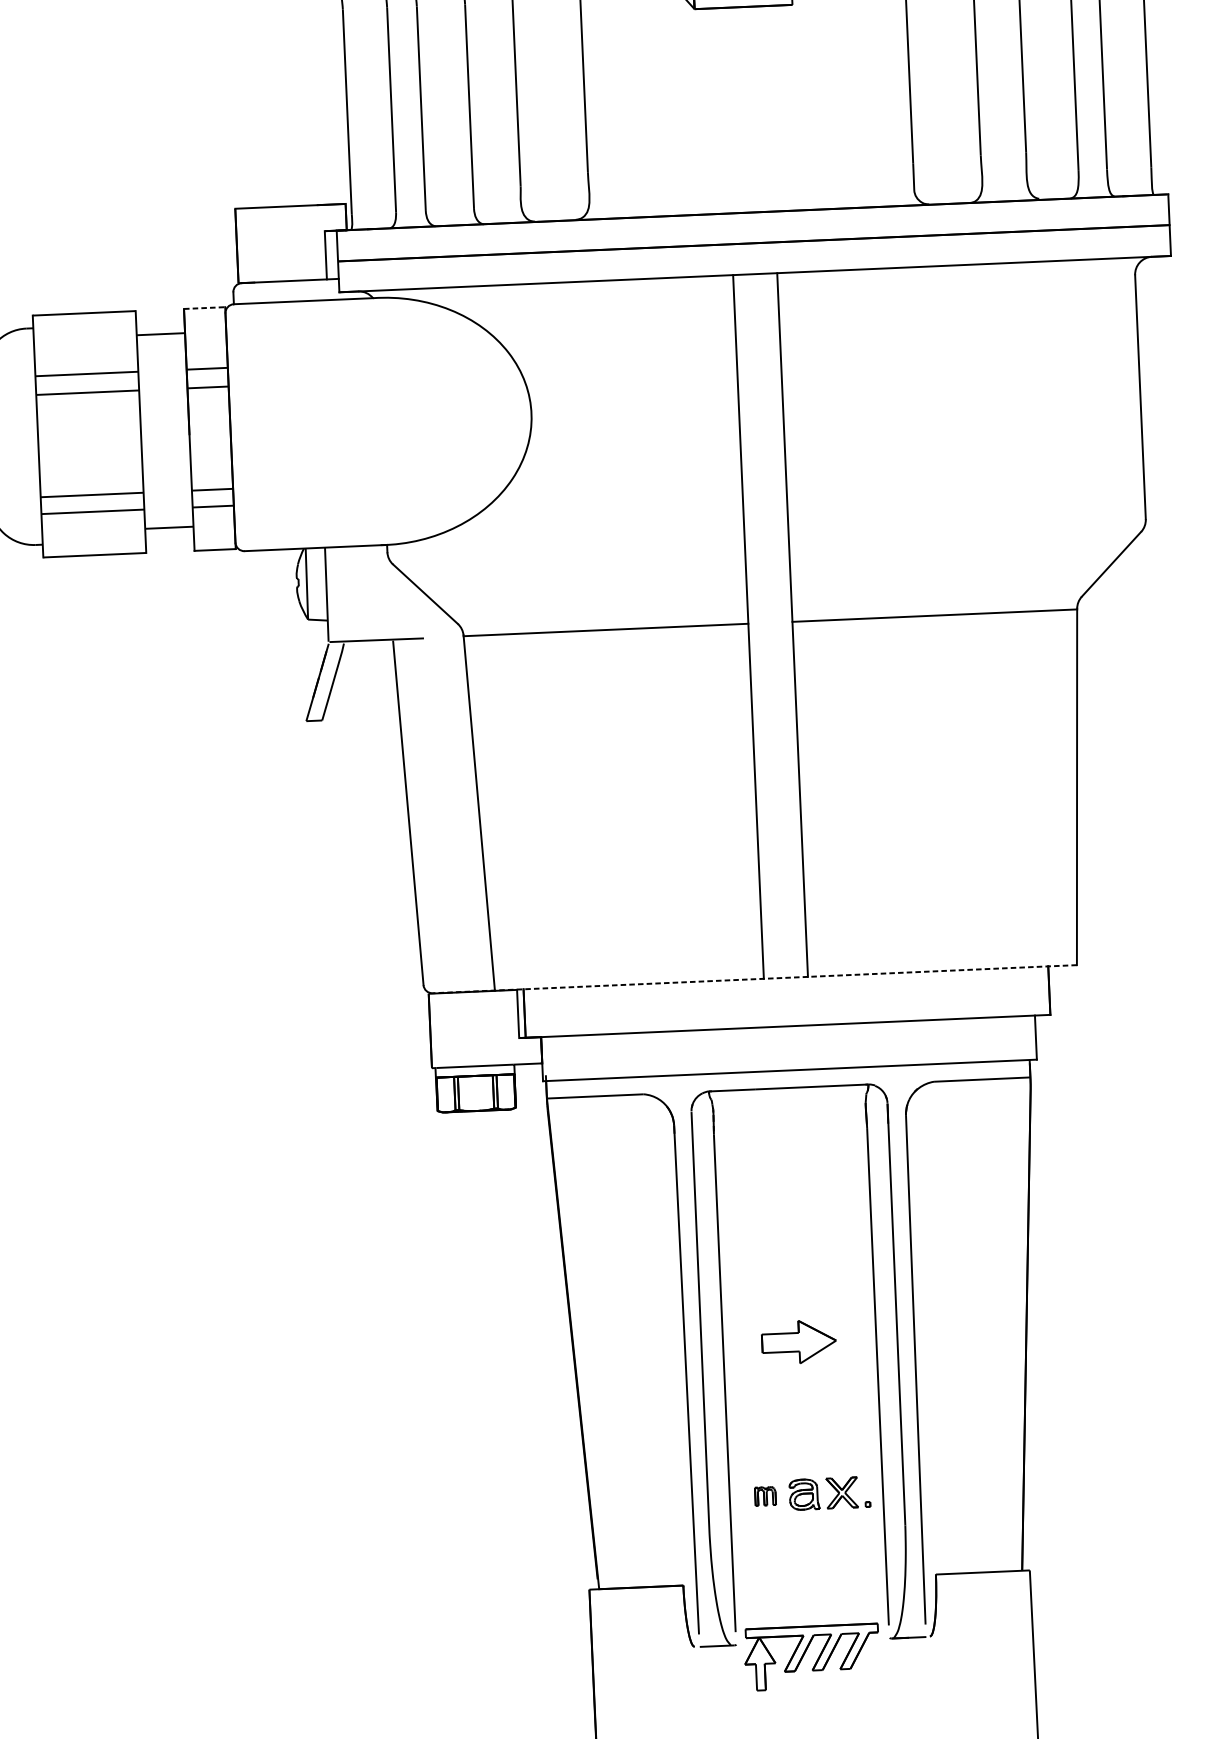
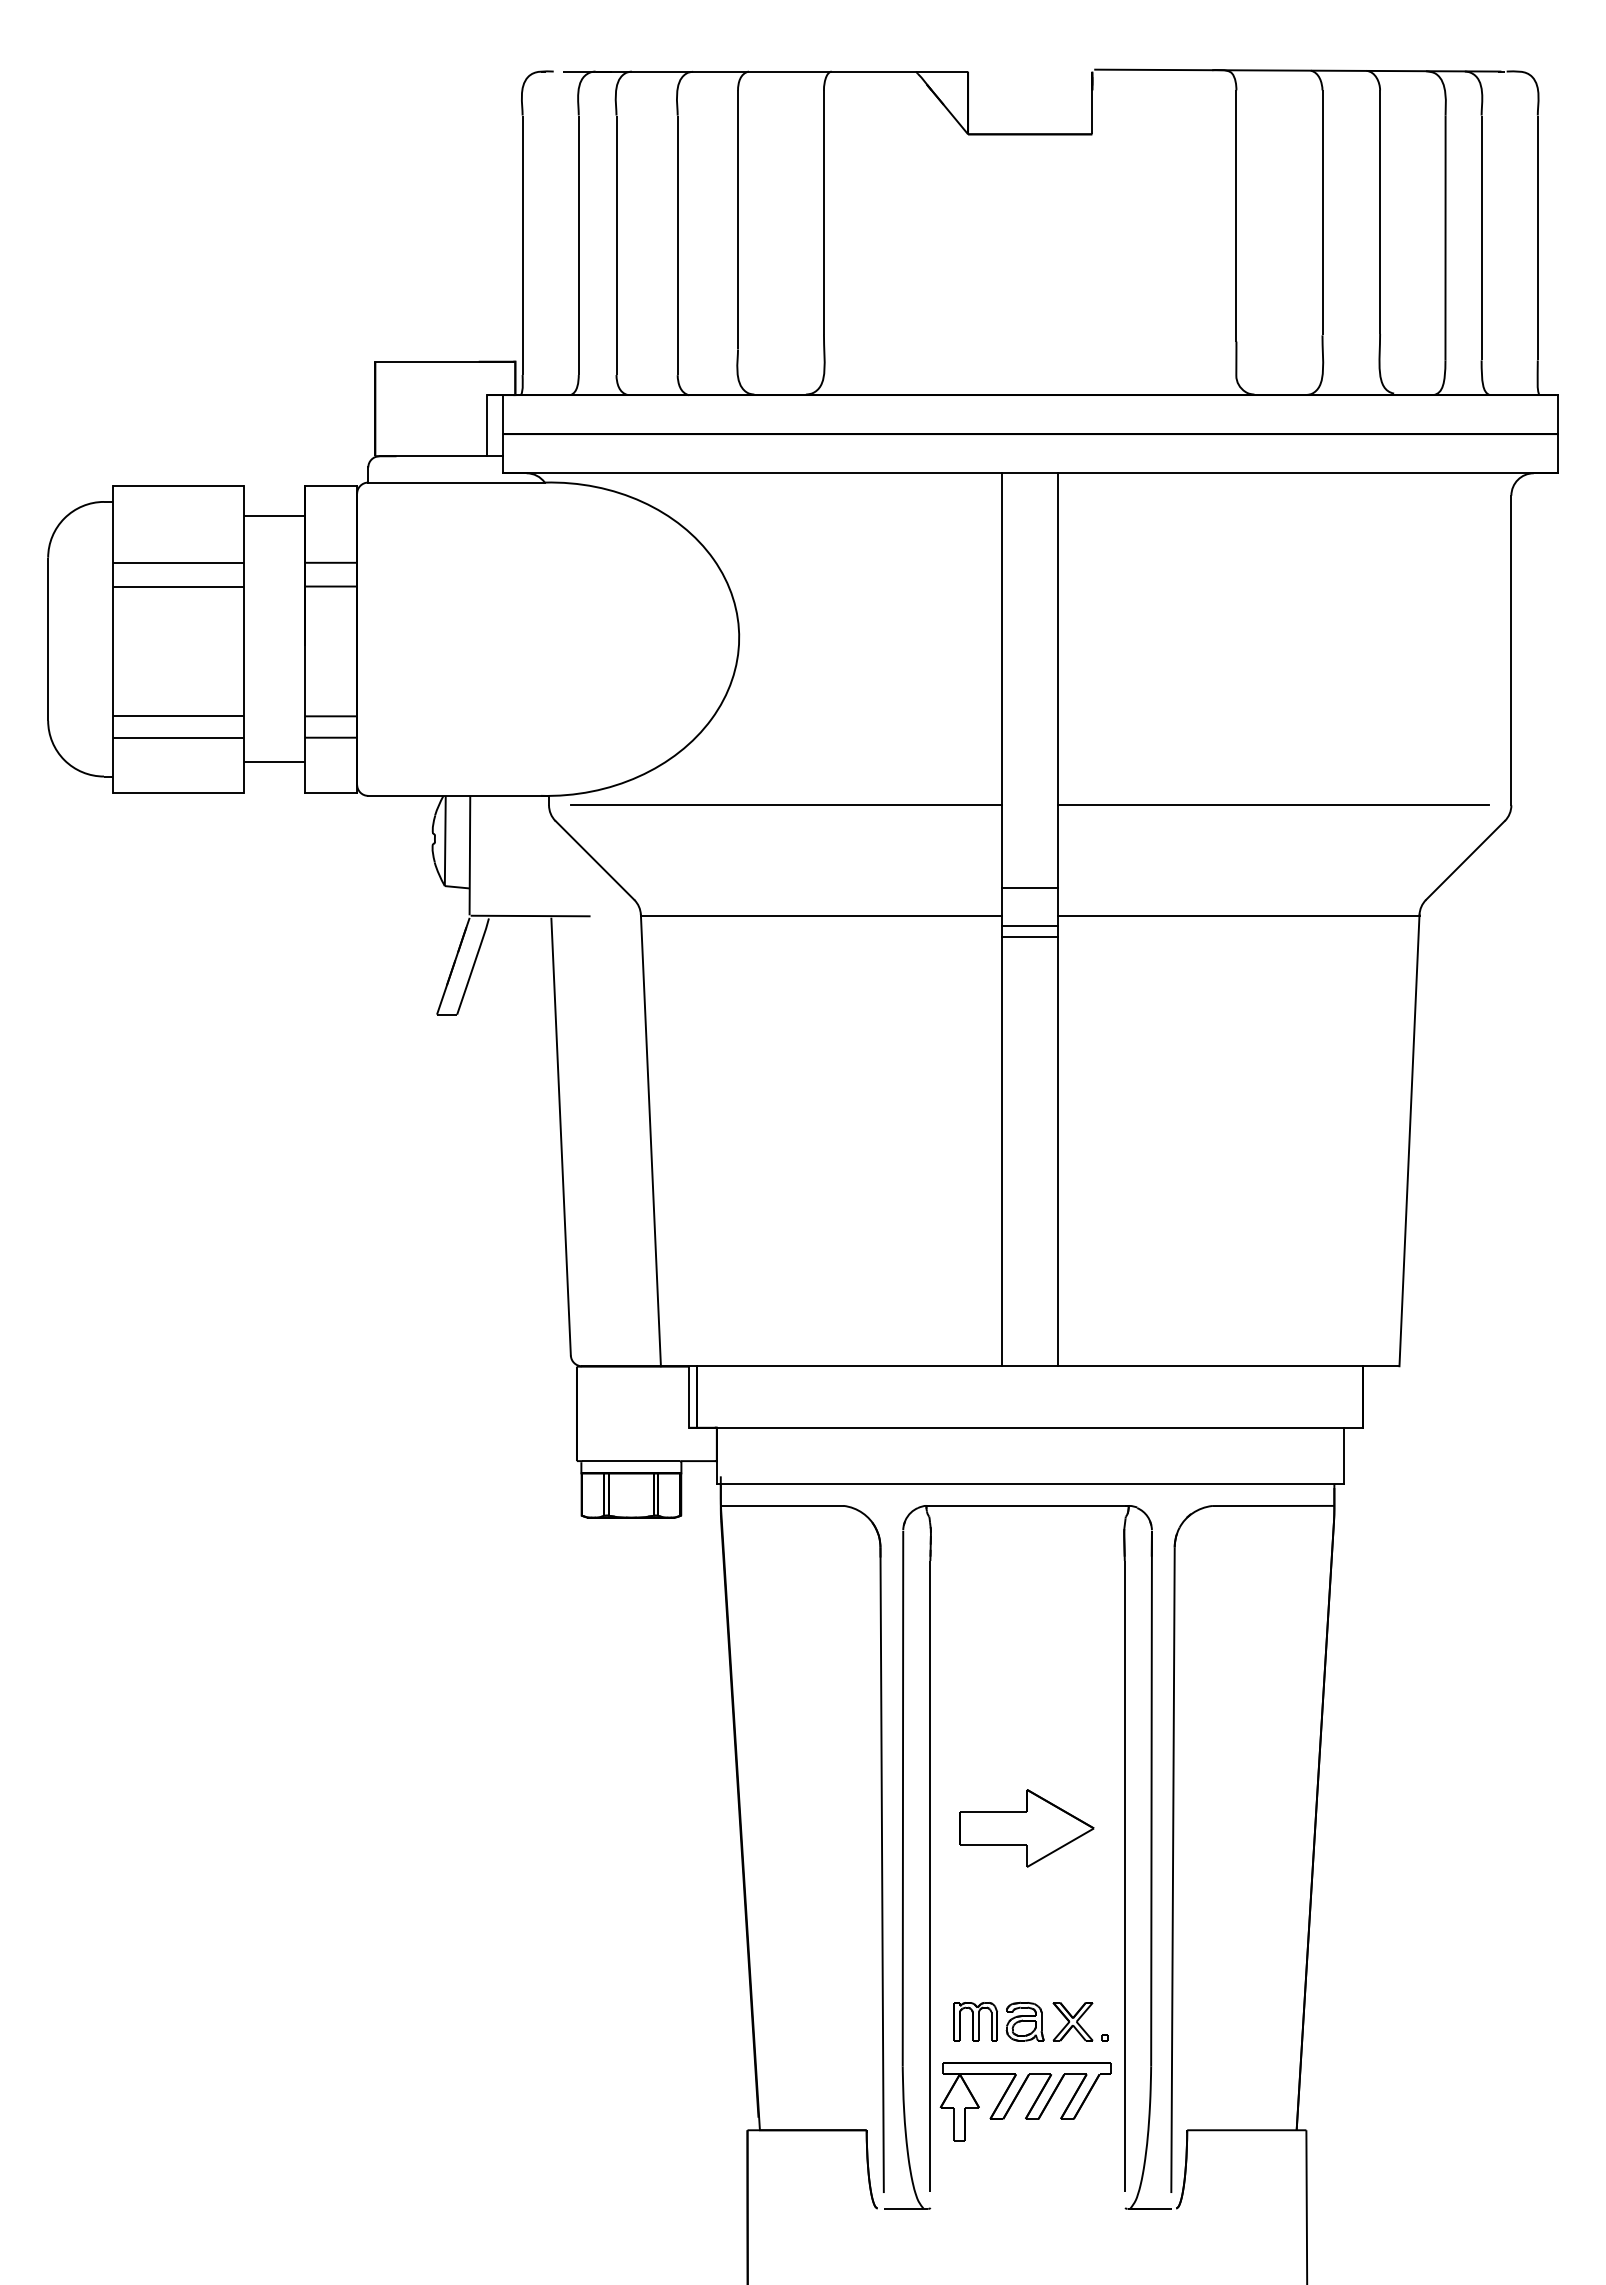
line: (204, 307) -> (331, 485), dashed -> solid
line: (958, 527) -> (1273, 805), added
line: (574, 544) -> (786, 805), added
line: (769, 600) -> (1030, 887), added
line: (771, 631) -> (1030, 926), added
line: (771, 639) -> (1030, 937), added
line: (754, 979) -> (990, 1366), dashed -> solid
part: (798, 1342) -> (1026, 1828), size x1.43
part: (765, 1496) -> (975, 2021), size x1.67
part: (817, 1658) -> (1032, 2104), moved

